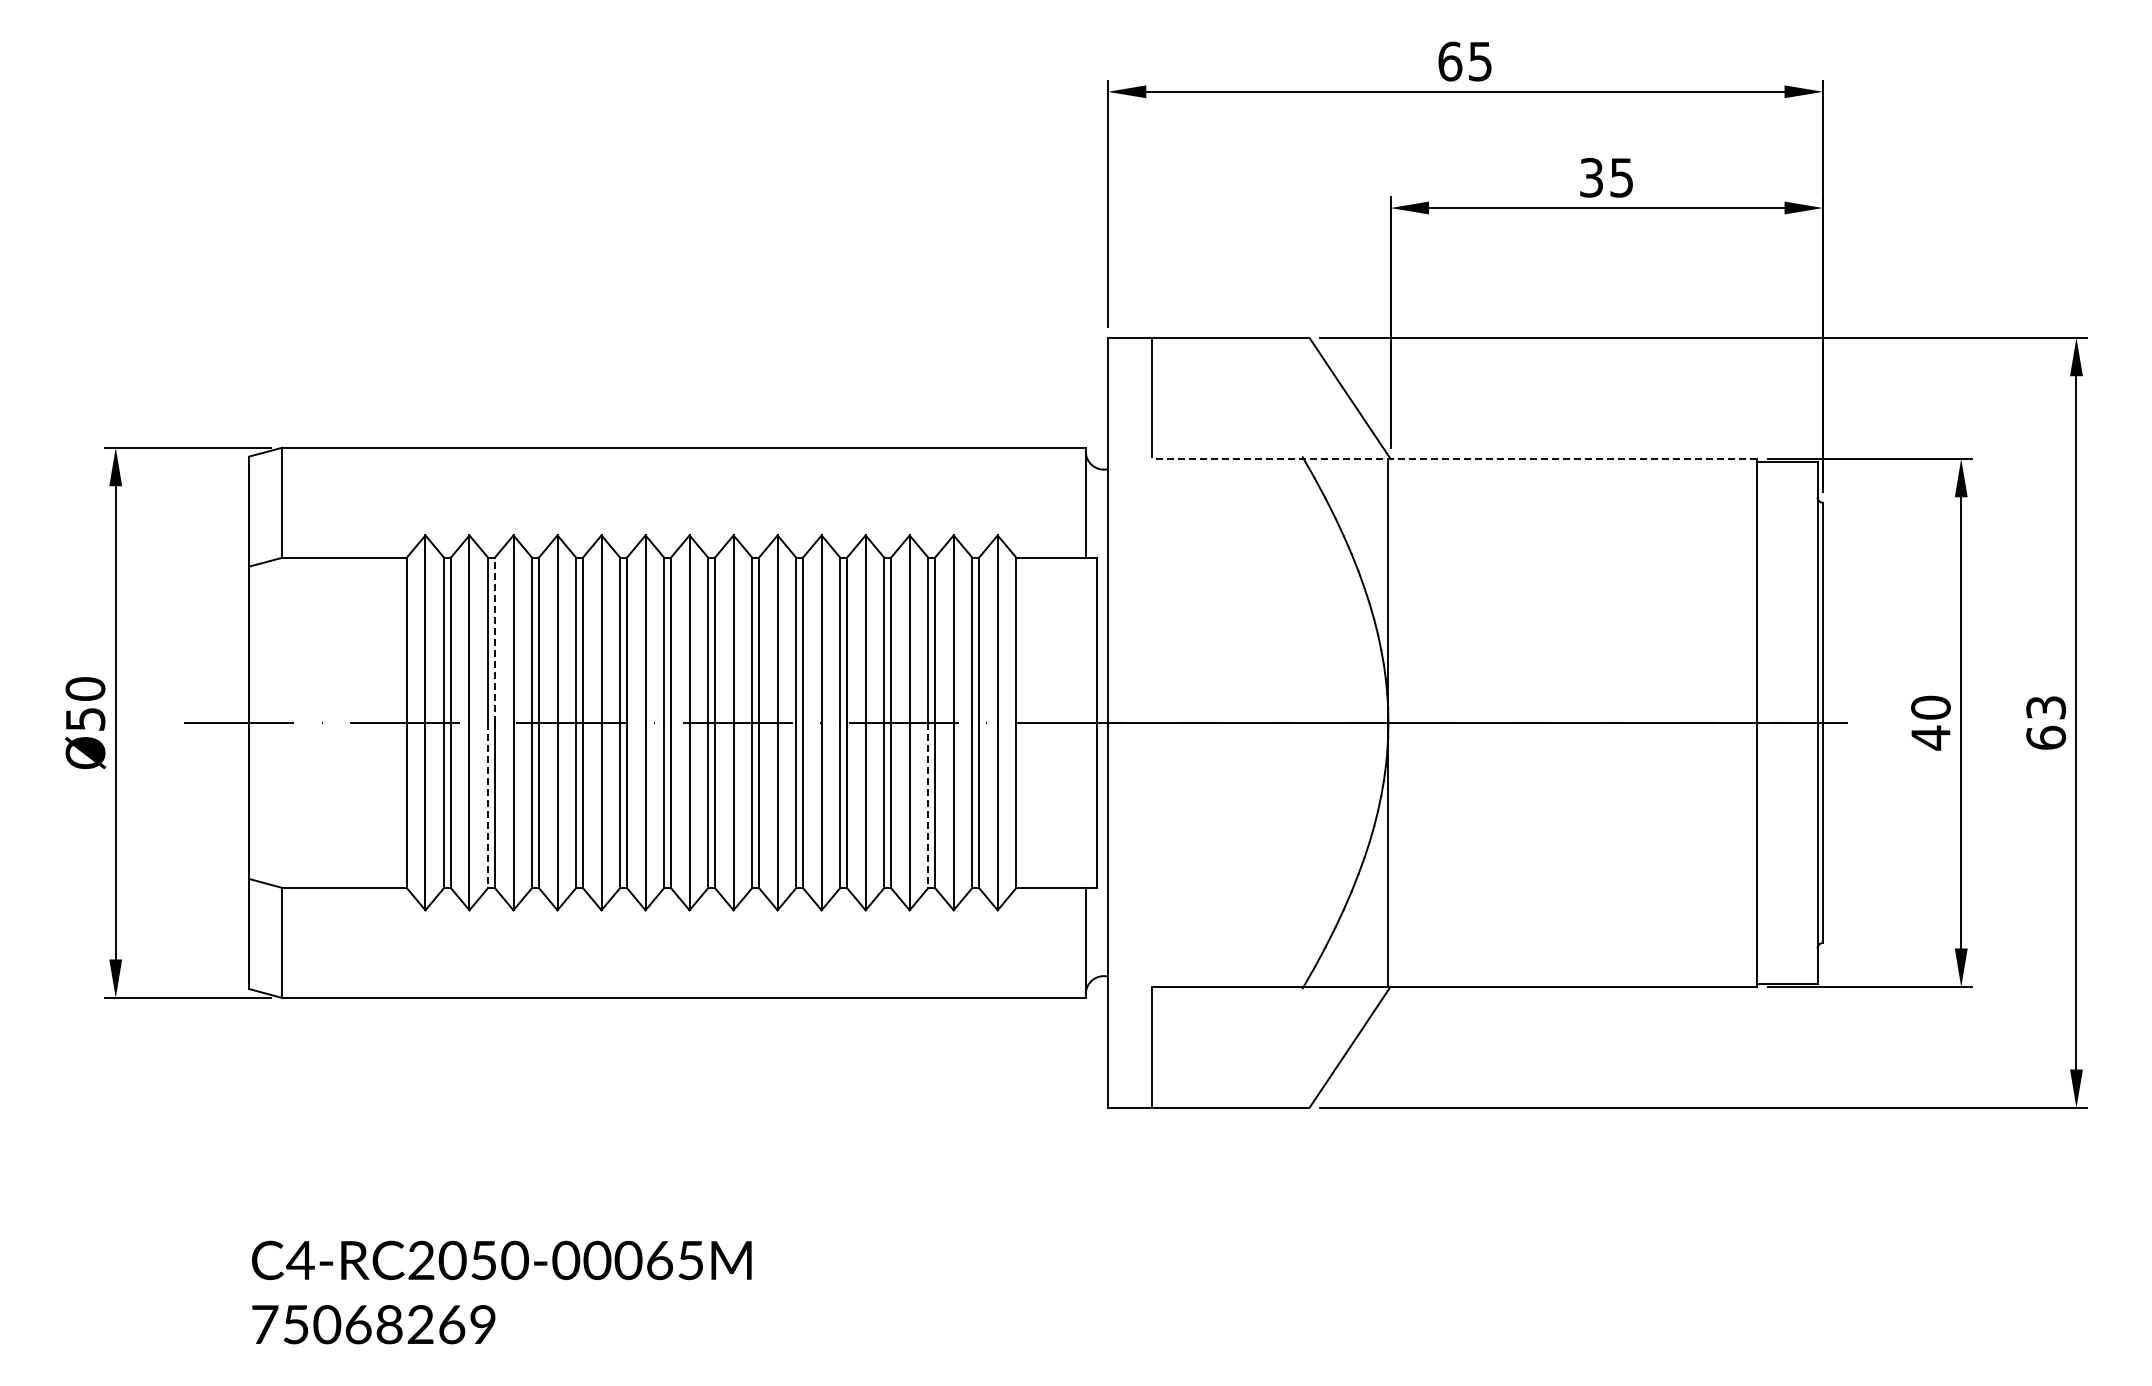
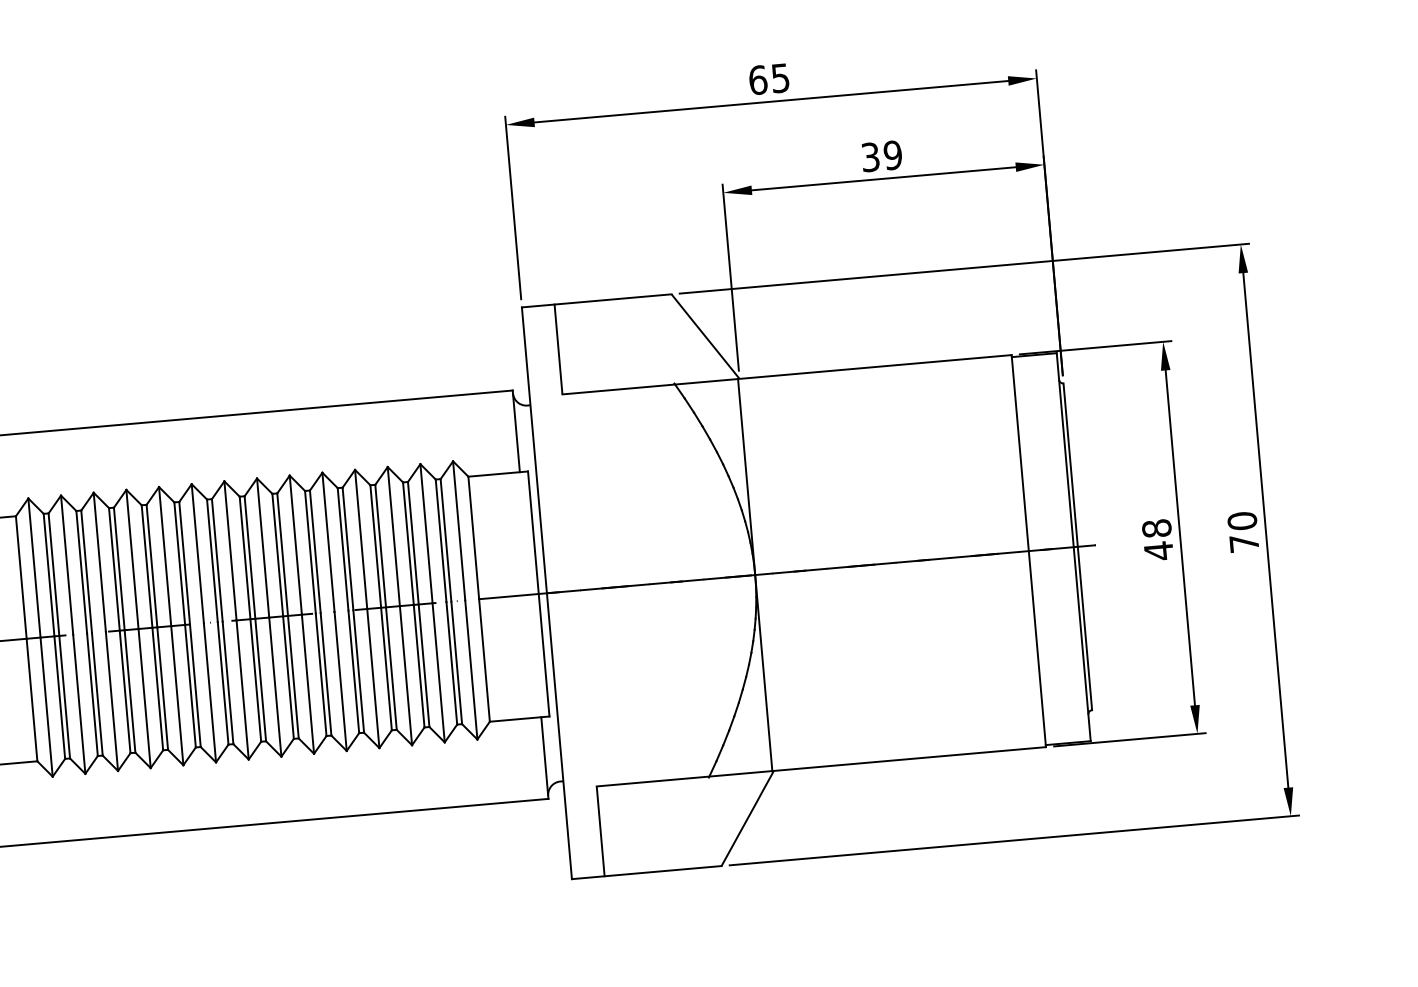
text: (1621, 177) -> (892, 155), 35 -> 39
line: (1454, 458) -> (787, 374), dashed -> solid
line: (494, 640) -> (86, 571), dashed -> solid
text: (1930, 707) -> (1156, 528), 40 -> 48
text: (2046, 722) -> (1243, 532), 63 -> 70
line: (488, 805) -> (92, 694), dashed -> solid
line: (928, 805) -> (419, 666), dashed -> solid

